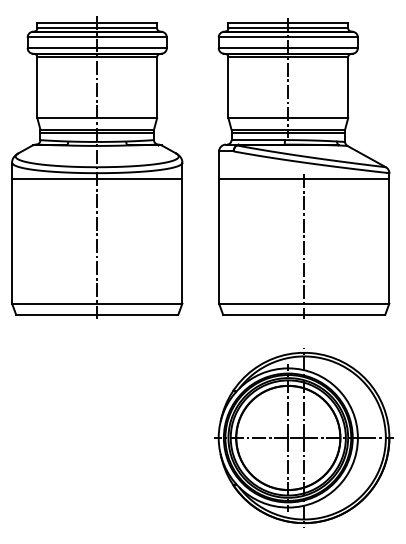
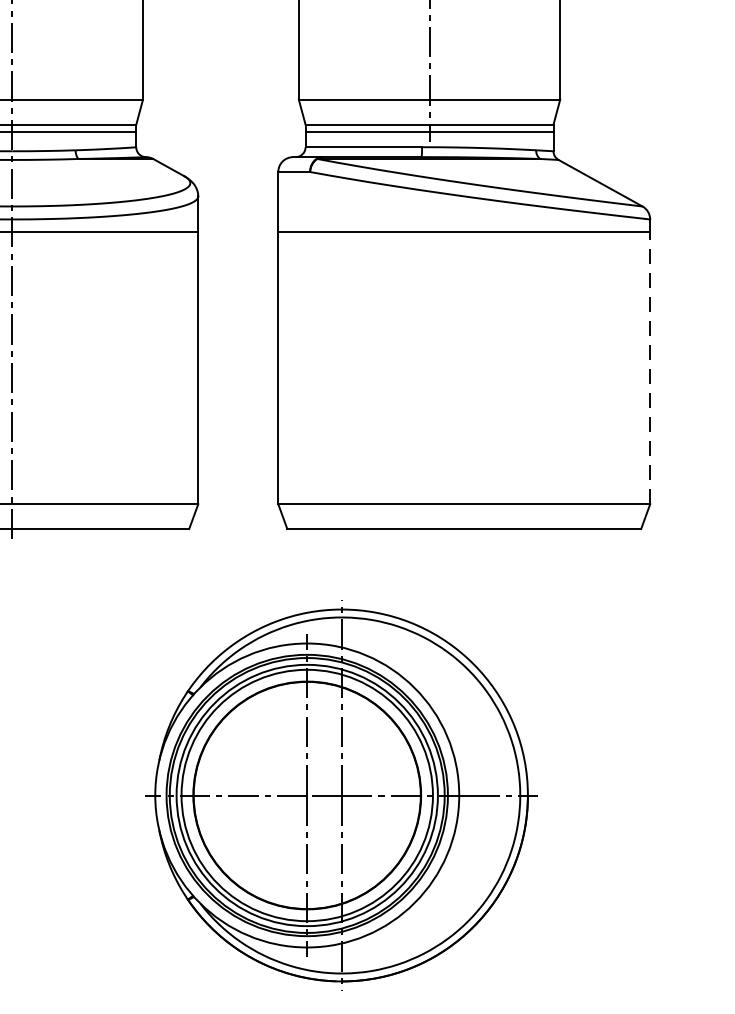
line: (389, 240) -> (650, 366), solid -> dashed
line: (304, 246) -> (464, 379), removed
part: (303, 437) -> (340, 794), moved

